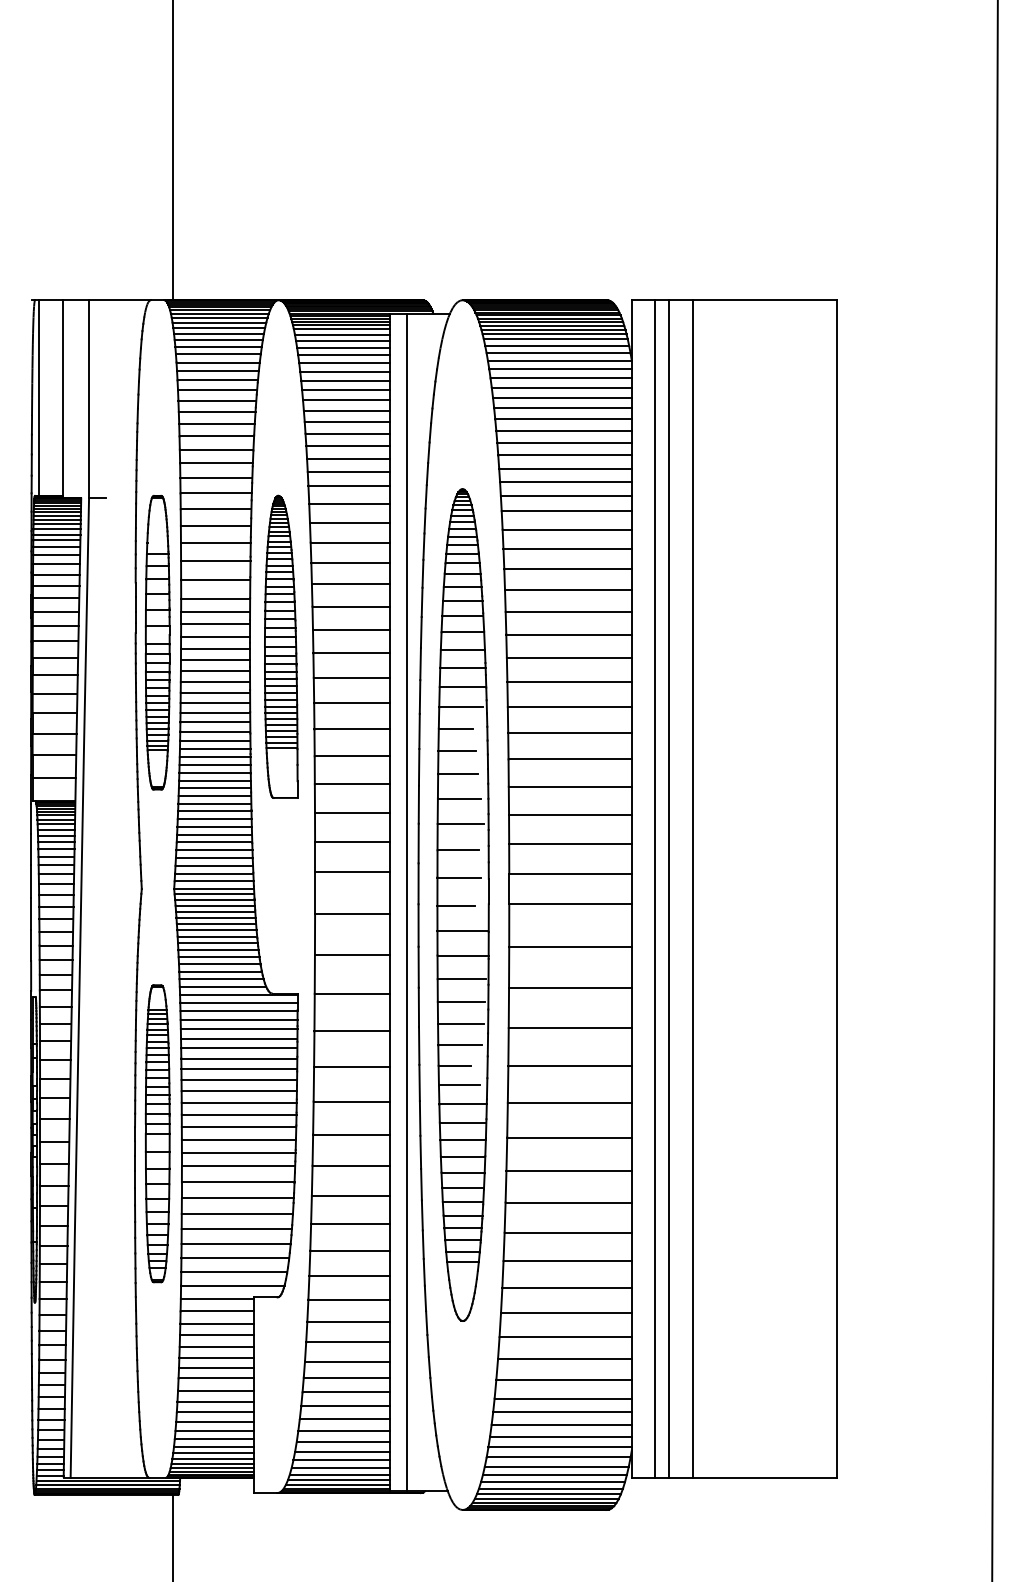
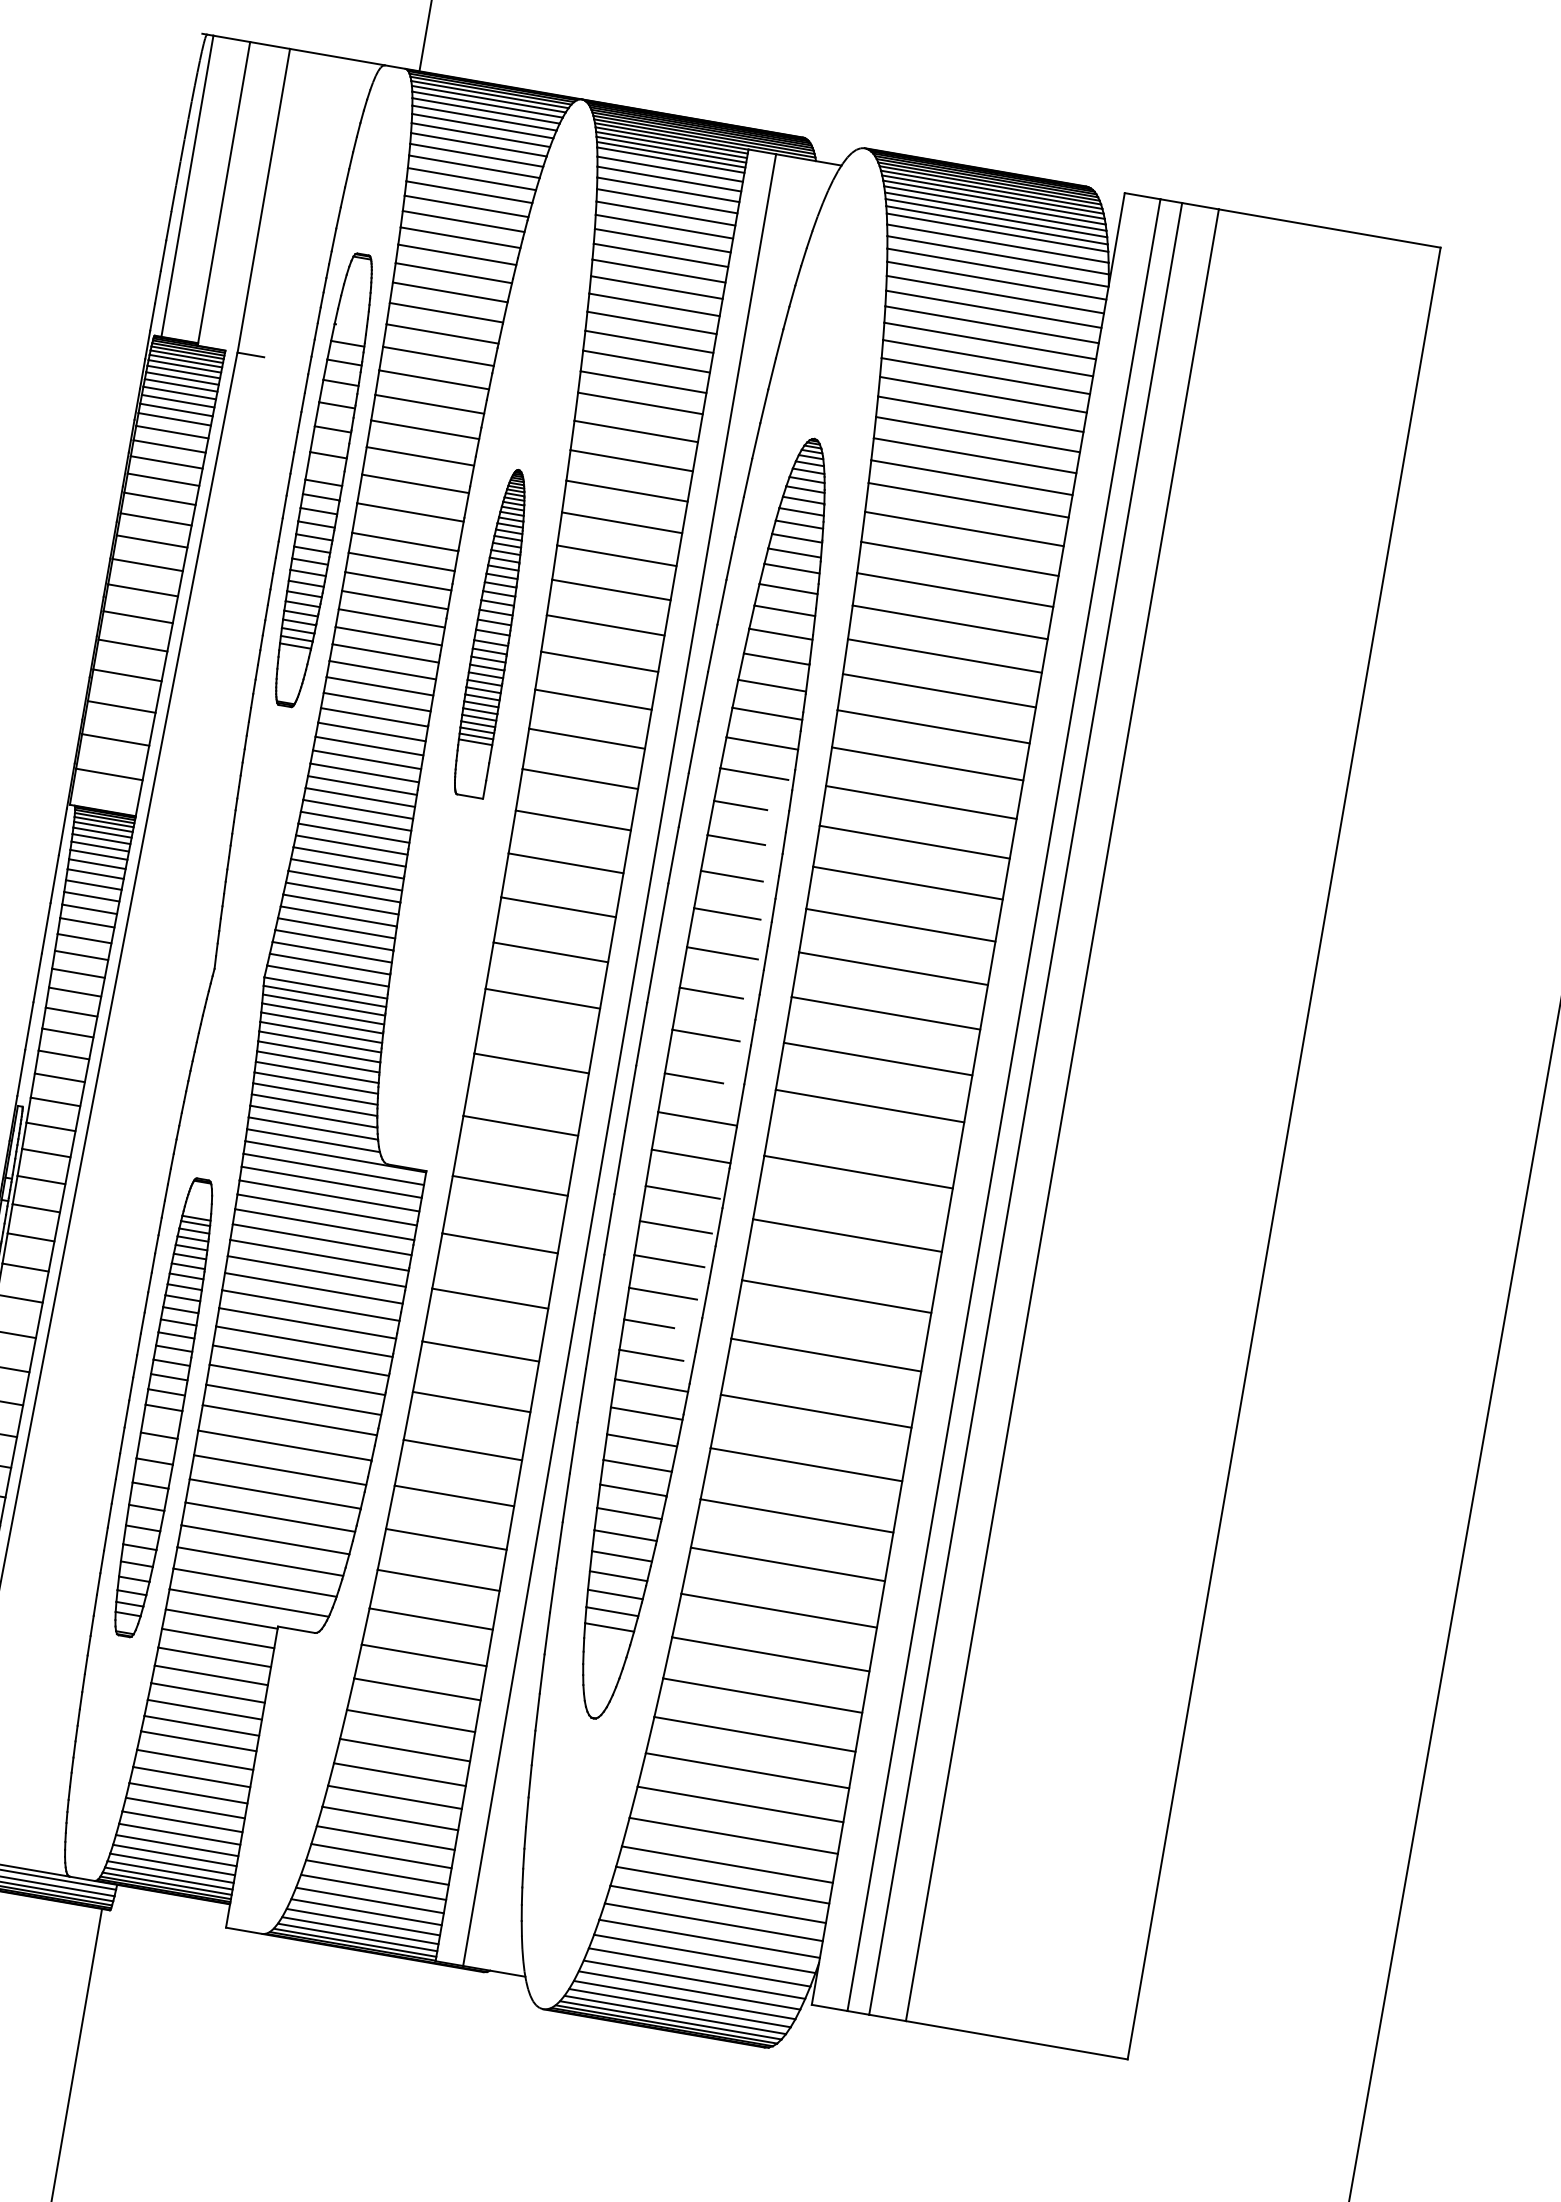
part: (157, 642) -> (323, 479), moved
part: (281, 646) -> (493, 632), size x0.7
part: (157, 1133) -> (163, 1407), moved

